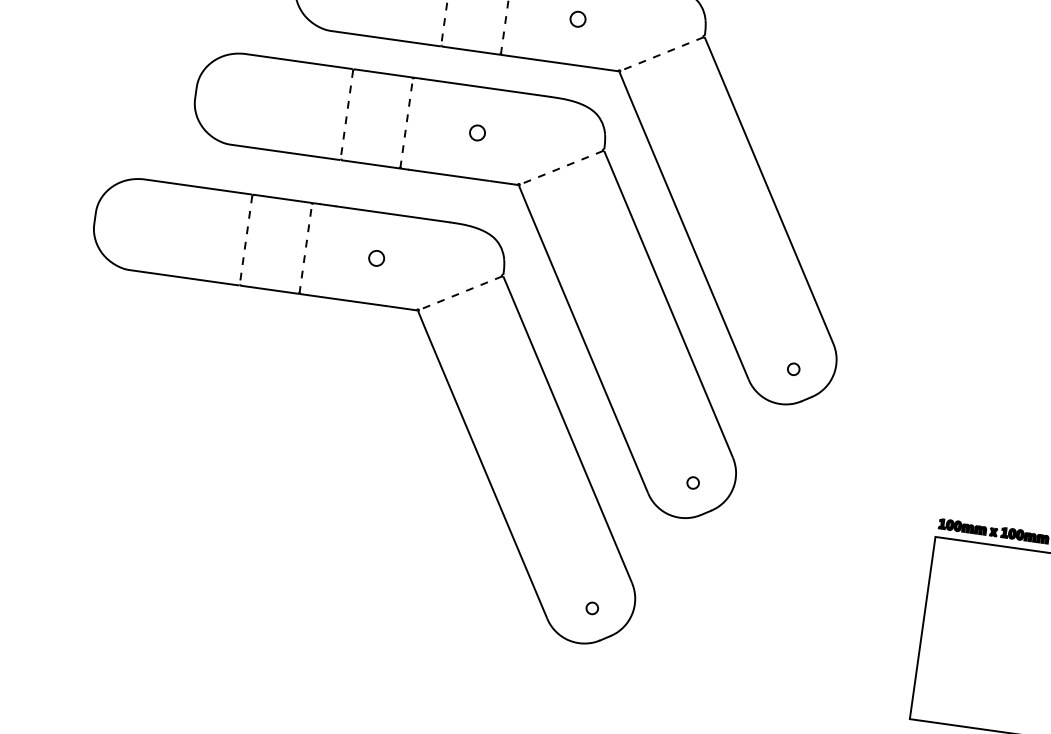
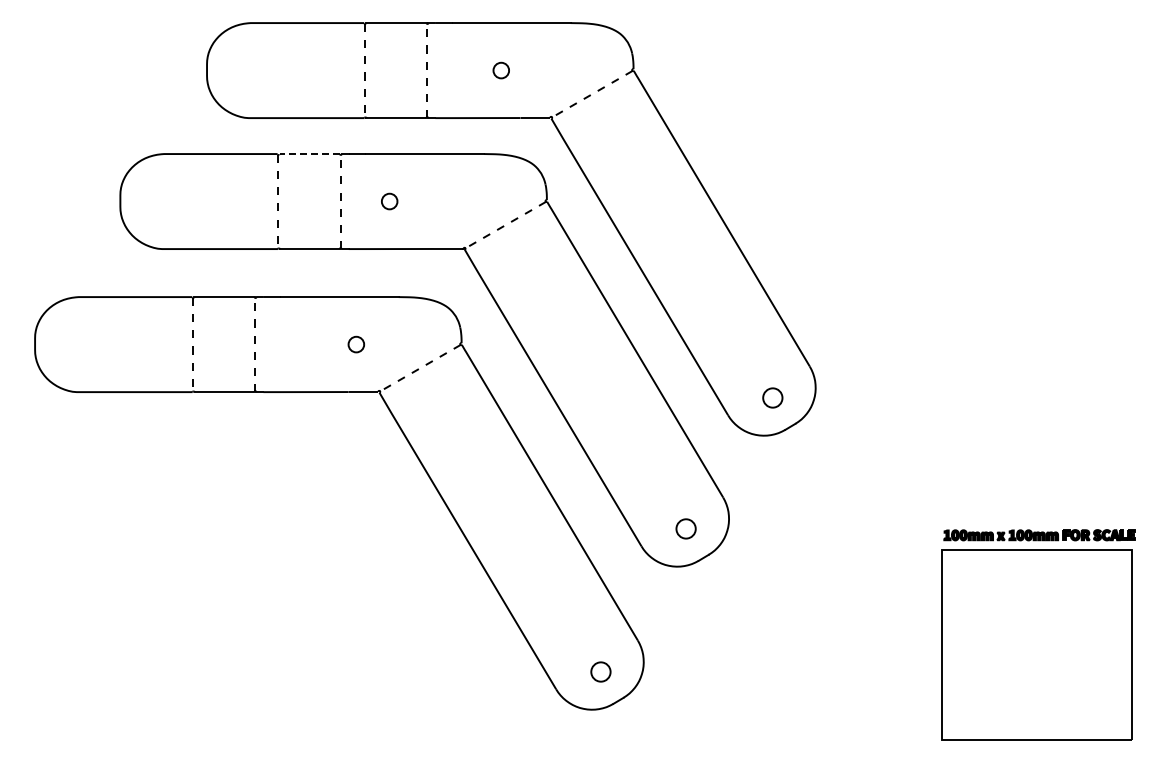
line: (383, 73) -> (309, 154), solid -> dashed
circle: (477, 132) -> (389, 201), moved
circle: (375, 258) -> (355, 344), moved
circle: (793, 369) -> (772, 398), size x1.6
circle: (692, 483) -> (685, 529), size x1.6
circle: (592, 608) -> (600, 672), size x1.6

